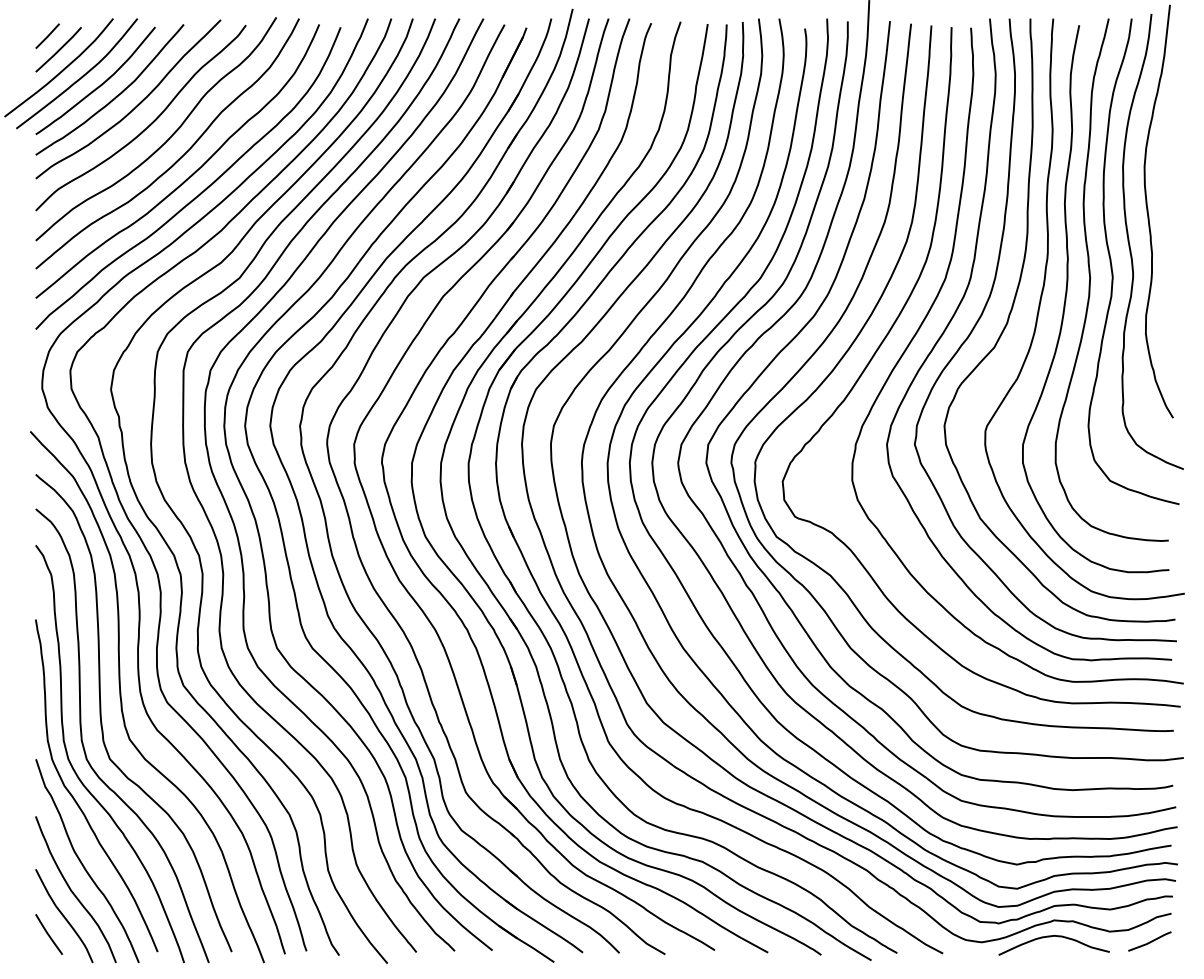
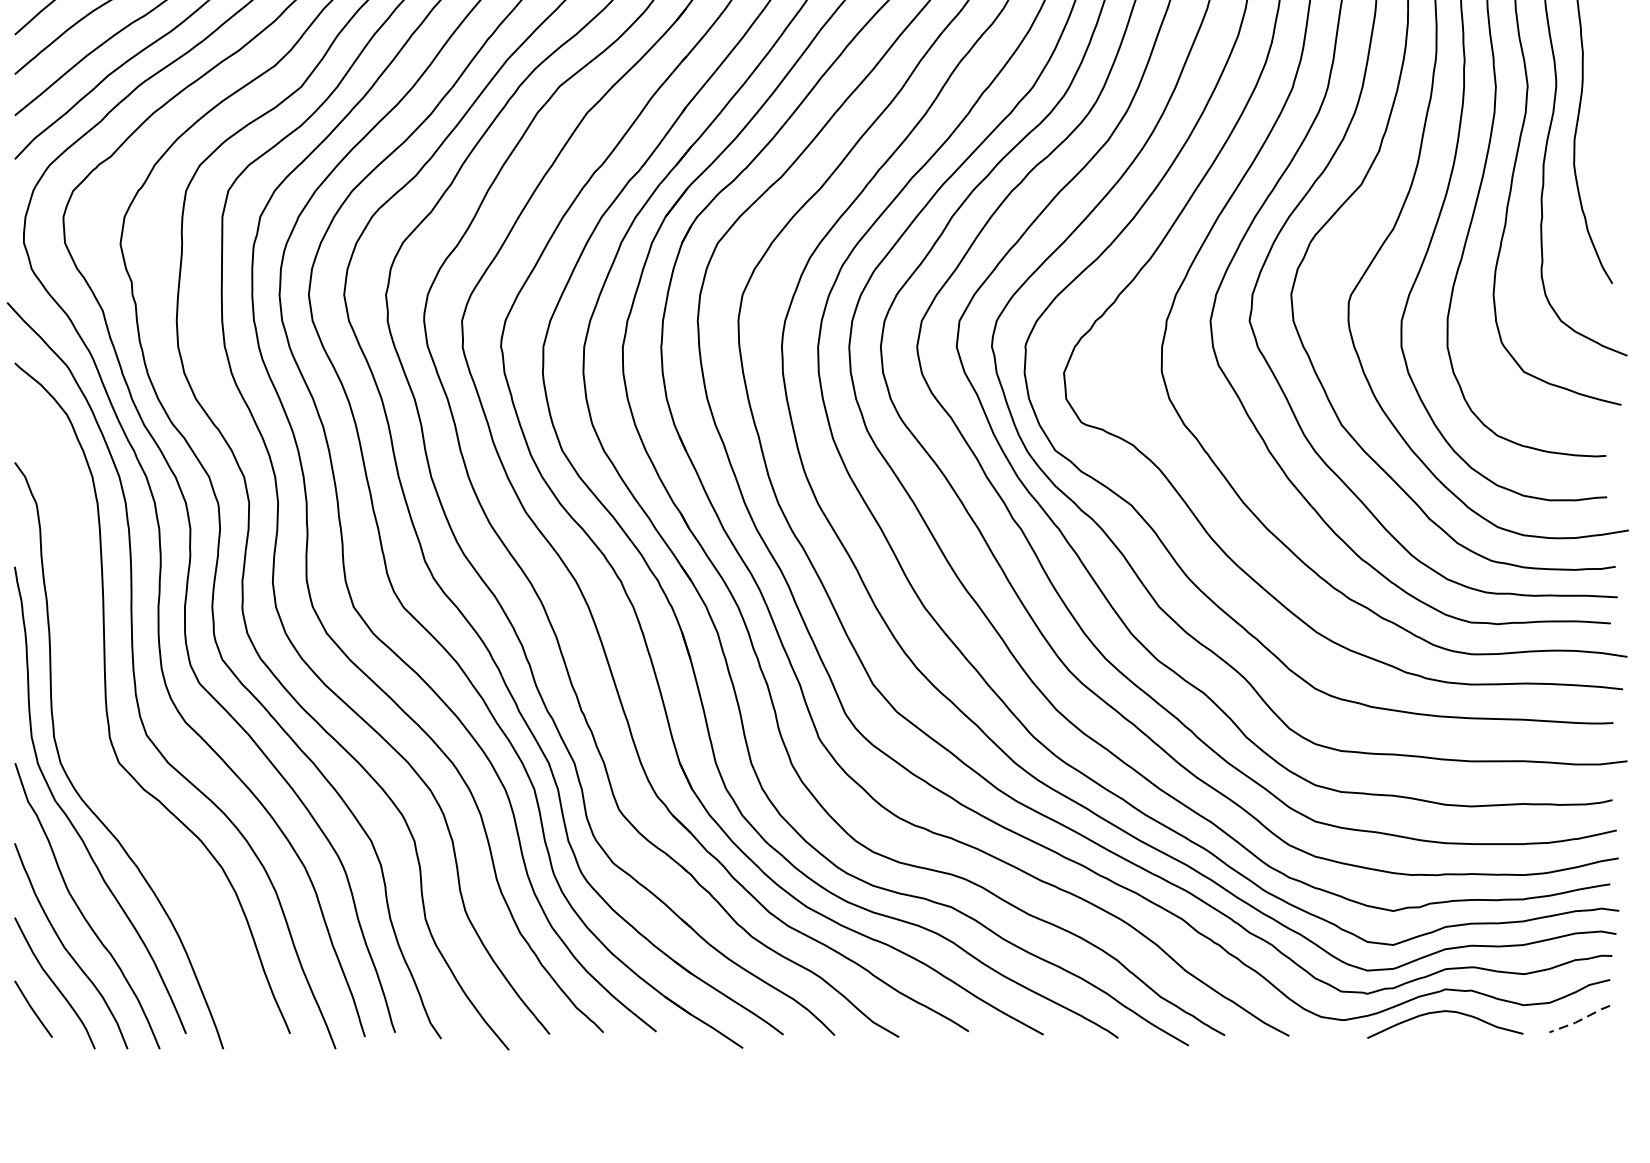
curve: (84, 746) -> (83, 745), removed
line: (1150, 942) -> (1580, 1020), solid -> dashed

